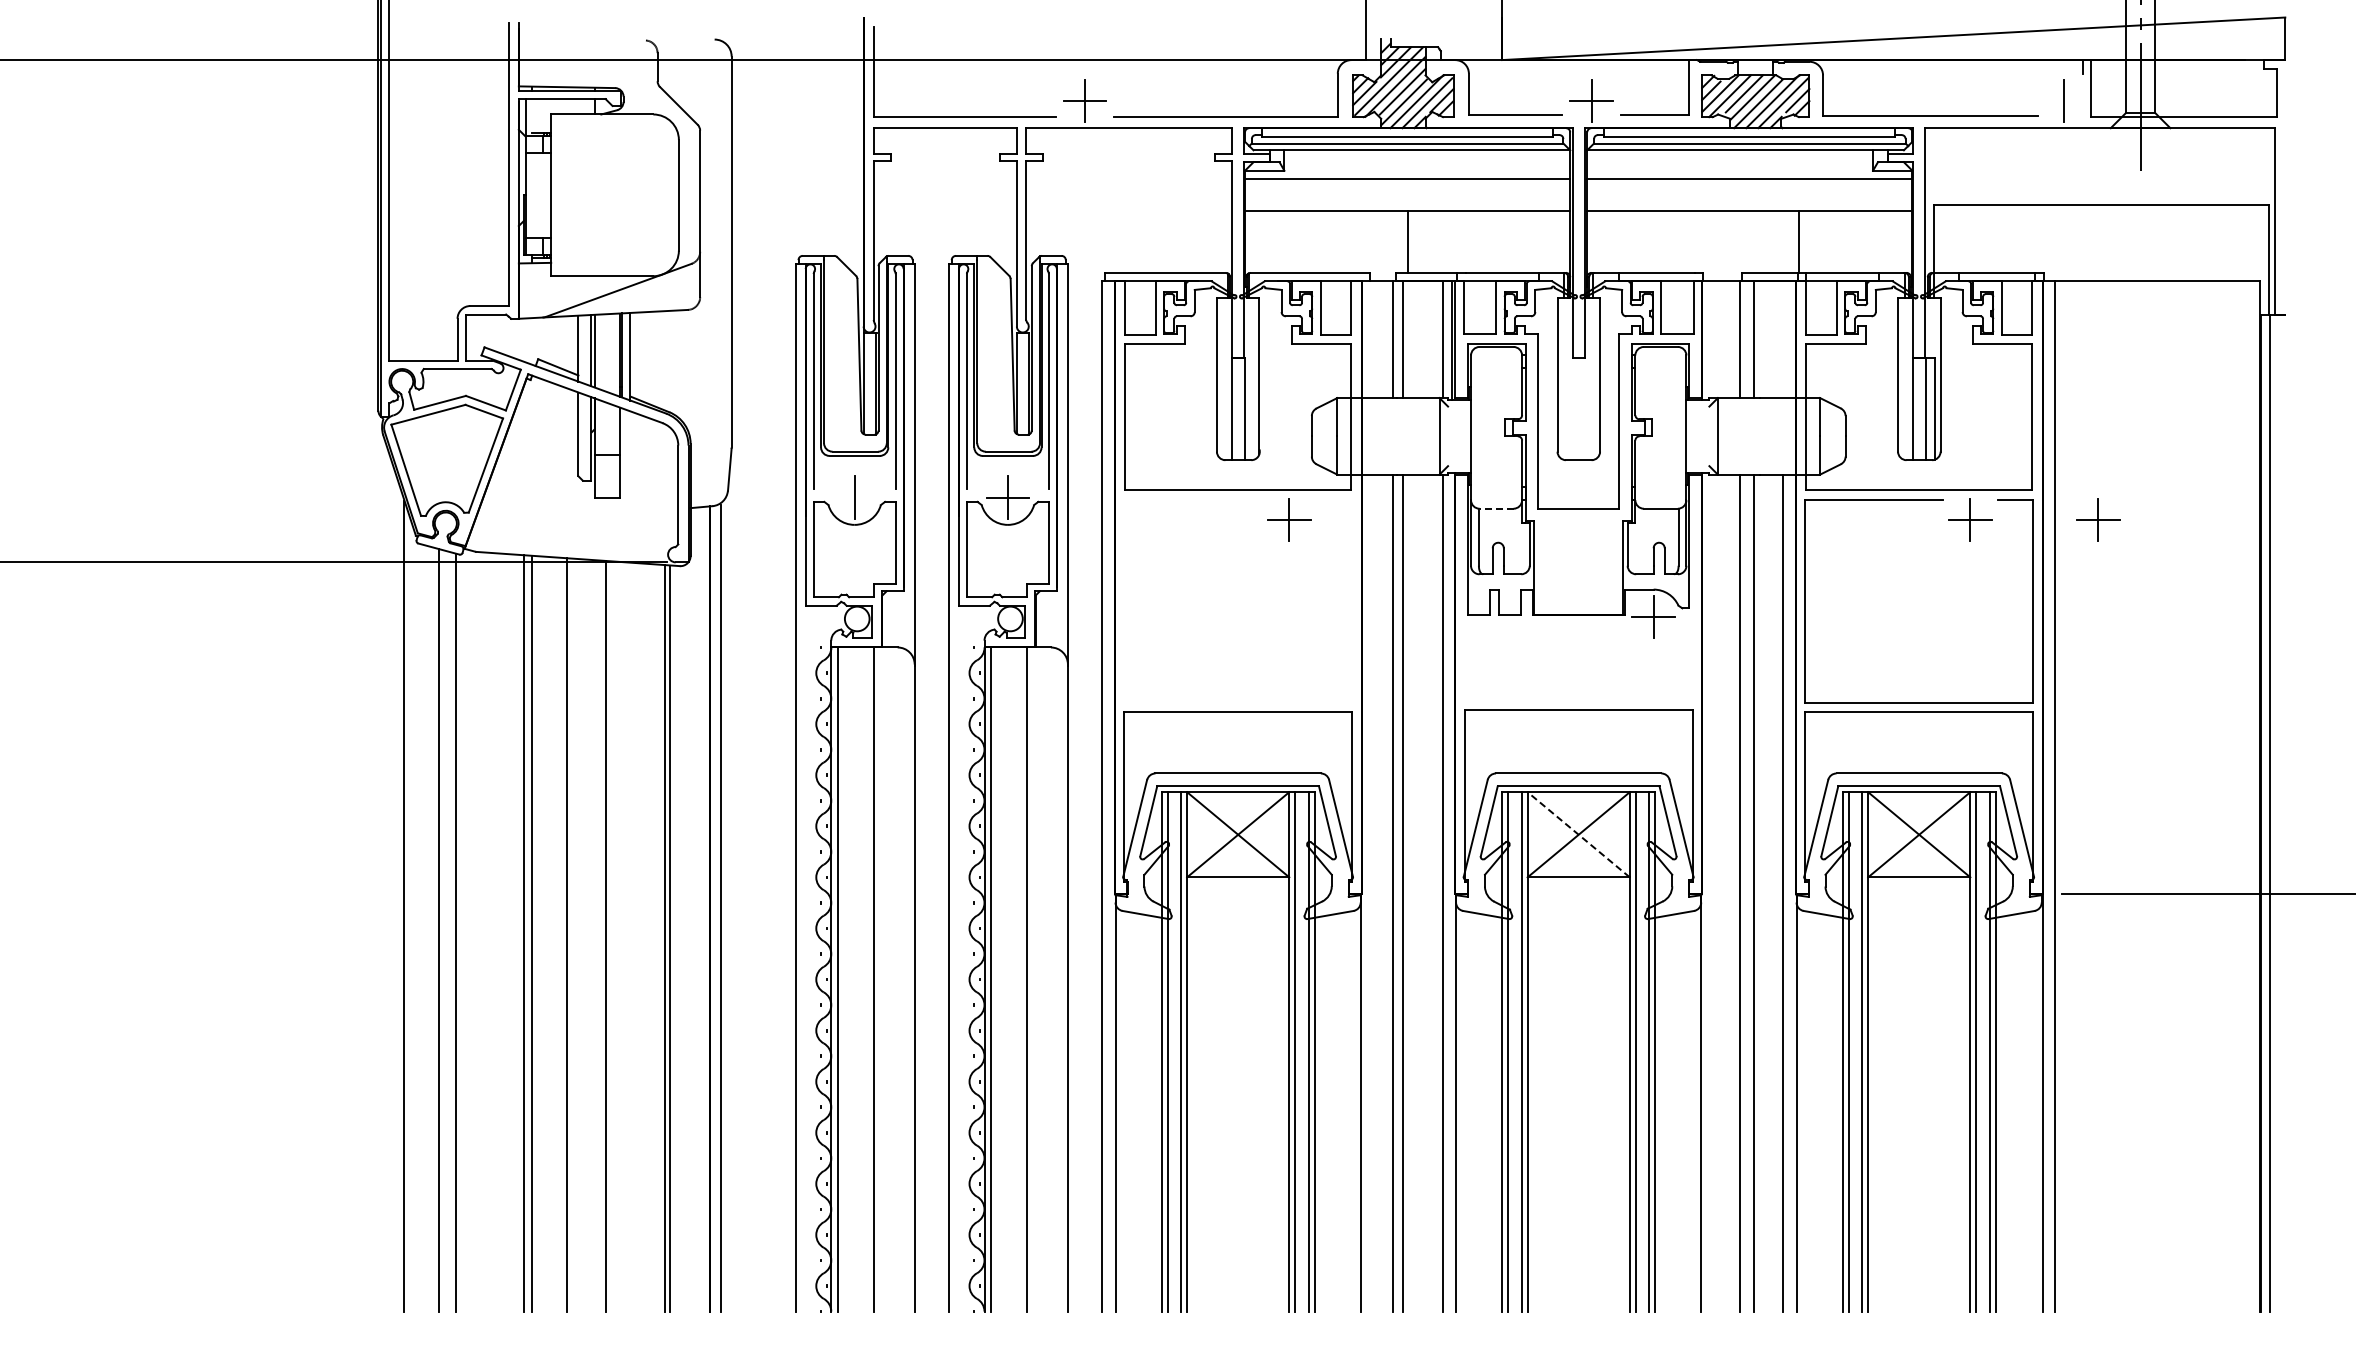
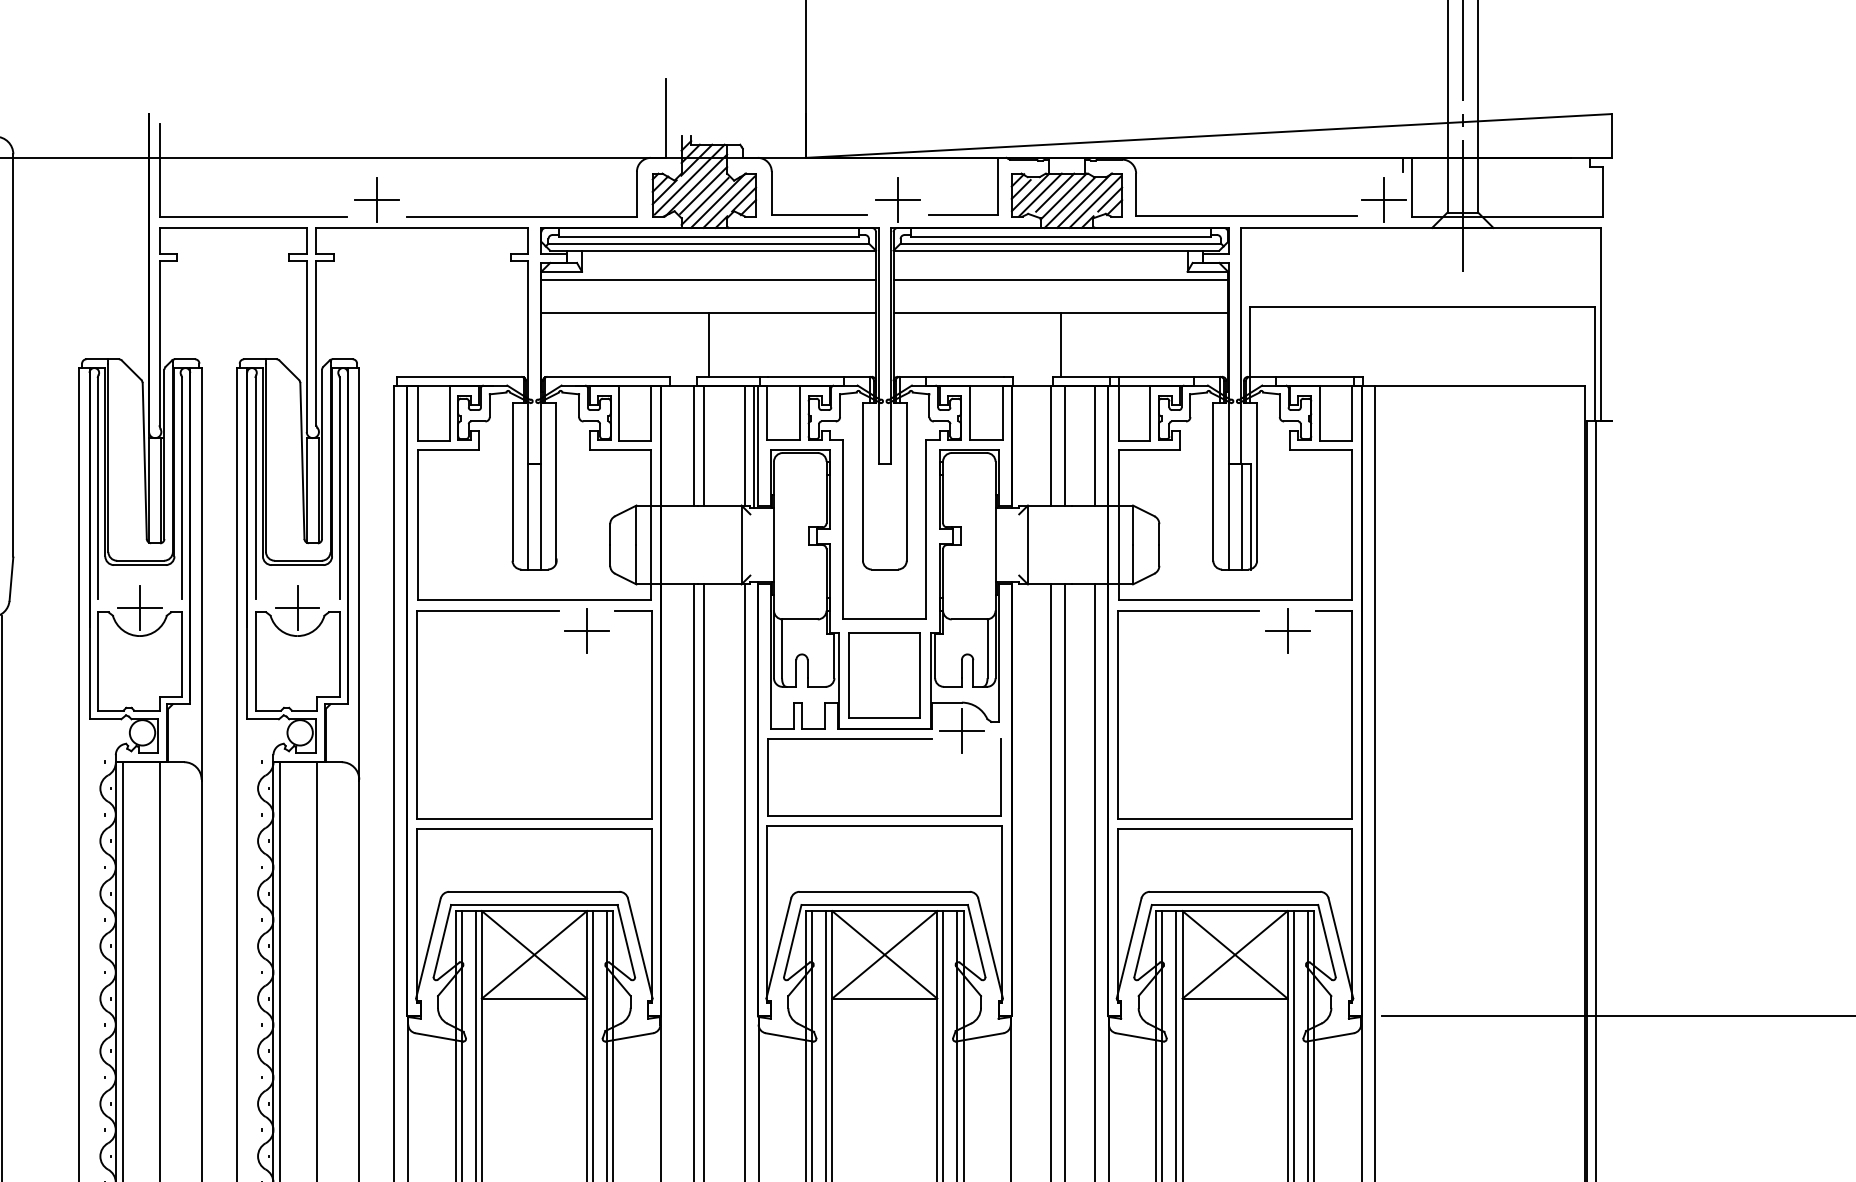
line: (2063, 100) -> (1383, 199), added
line: (1798, 241) -> (1060, 344), moved
line: (1783, 339) -> (1095, 445), added
line: (854, 497) -> (139, 607), added
part: (1237, 500) -> (533, 610), added
line: (1496, 508) -> (800, 619), dashed -> solid
part: (2098, 519) -> (1419, 630), removed
part: (1578, 562) -> (884, 674), added
part: (1578, 625) -> (884, 739), added
line: (1578, 834) -> (884, 954), dashed -> solid

